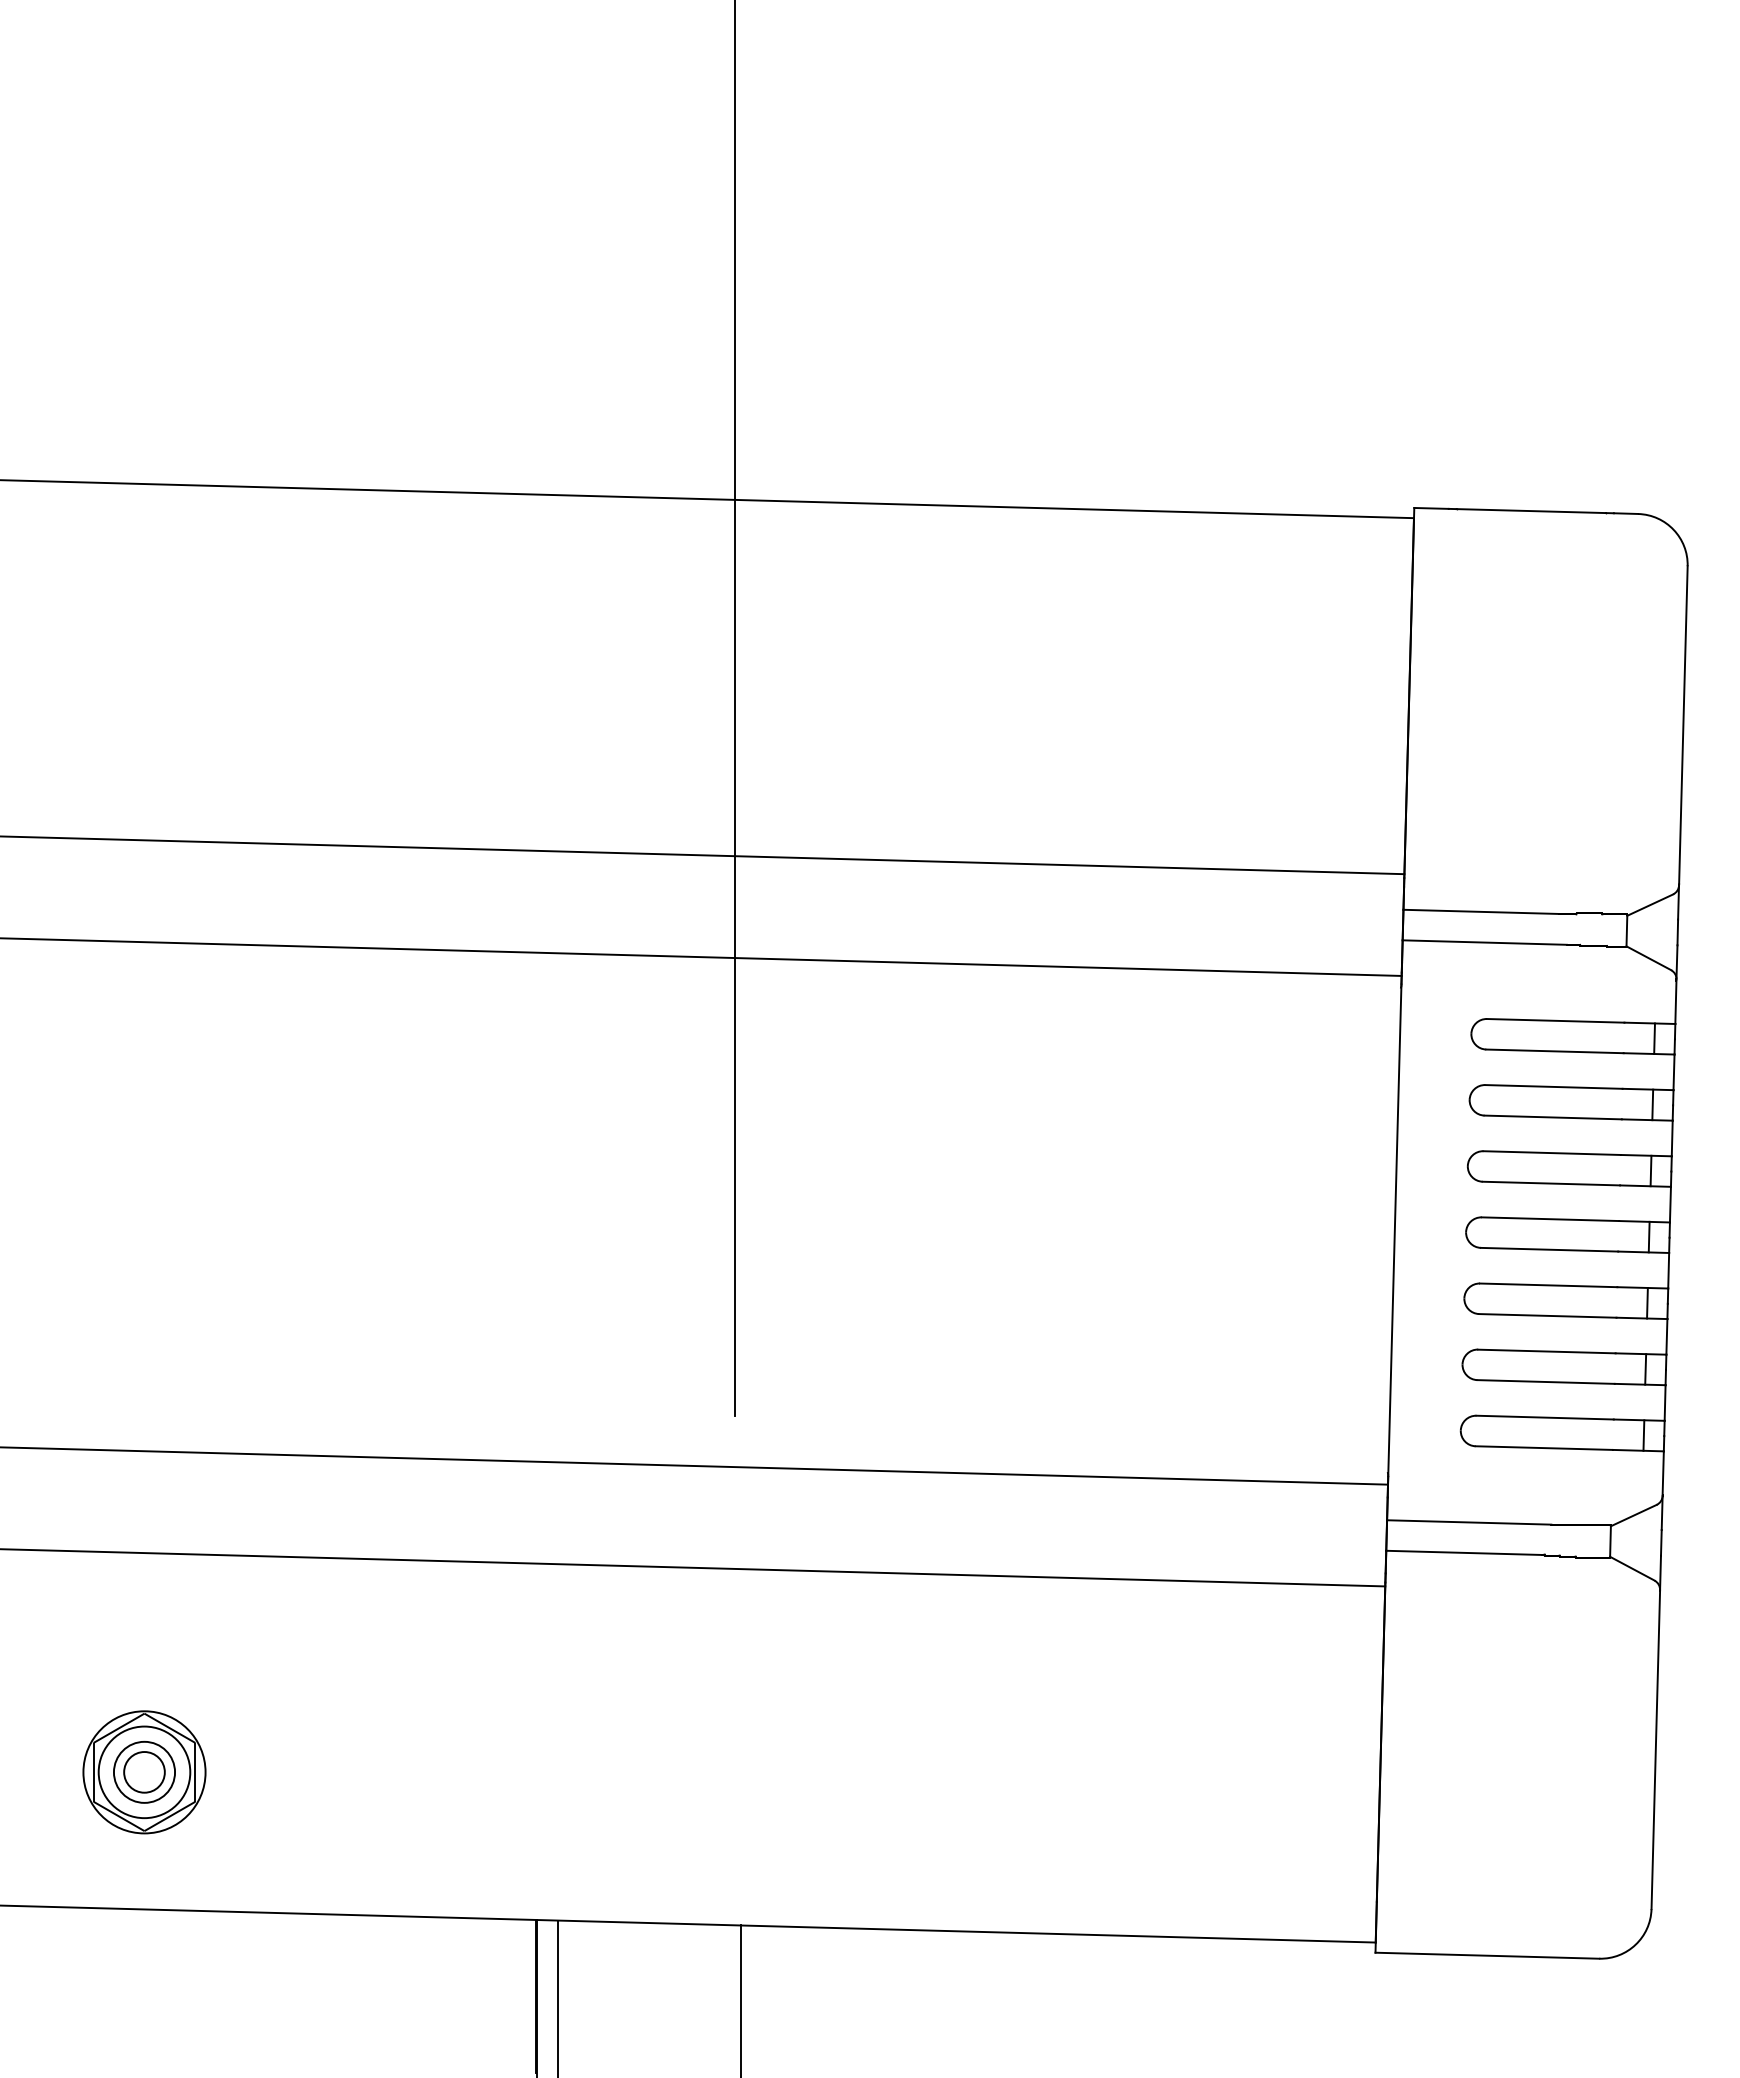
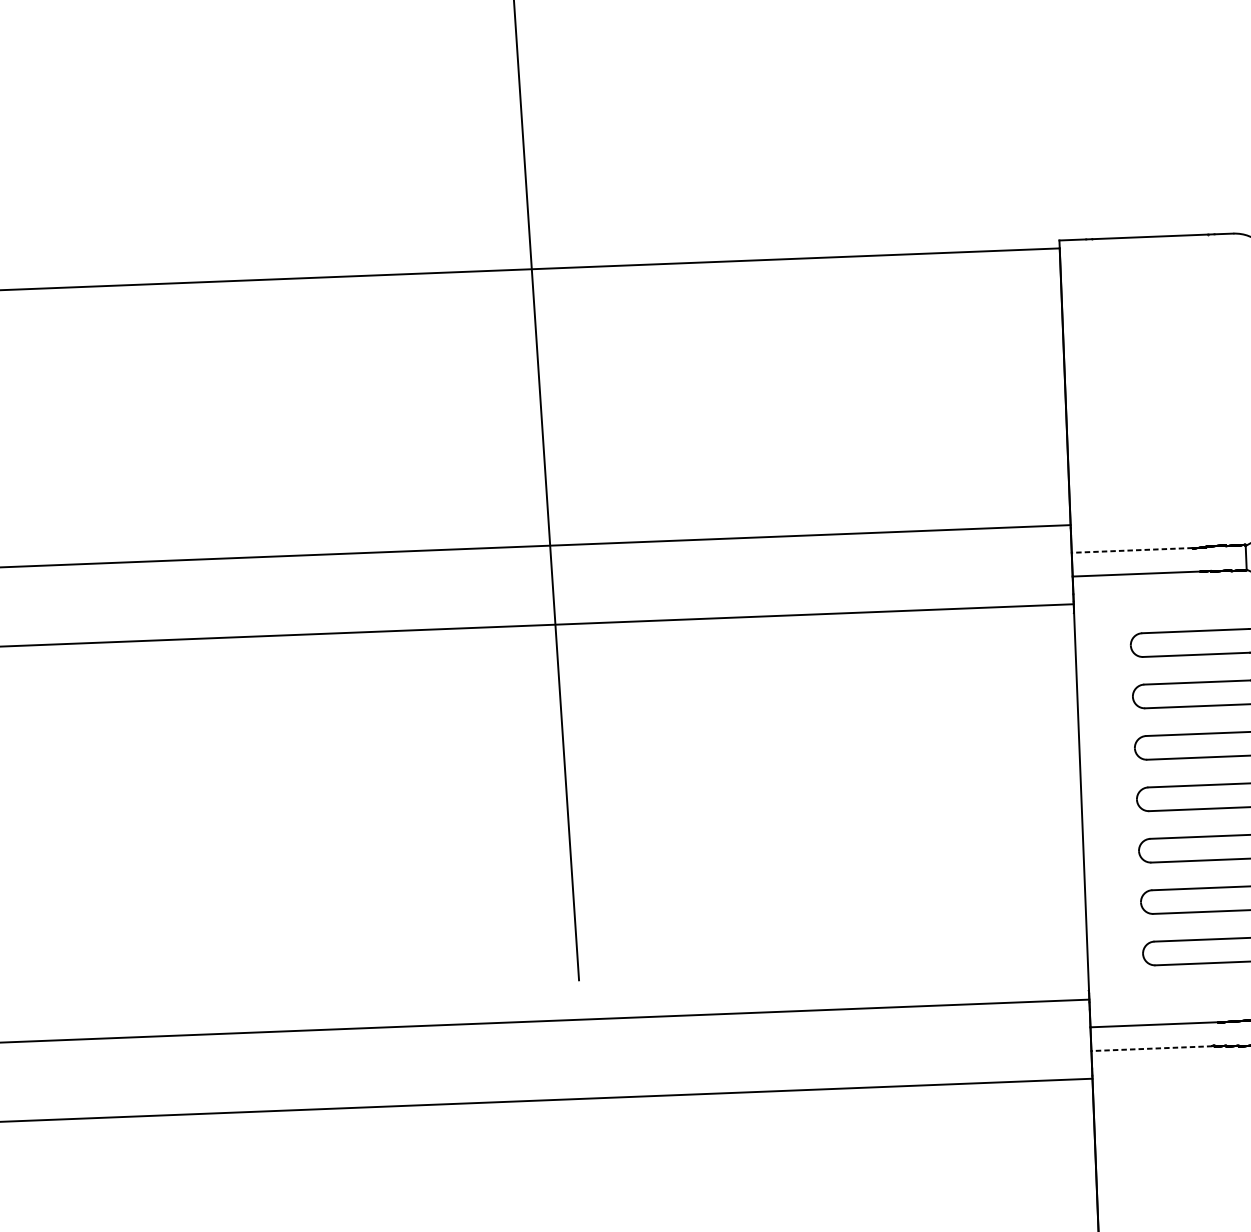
line: (1481, 911) -> (1132, 550), solid -> dashed
line: (1464, 1552) -> (1152, 1048), solid -> dashed

